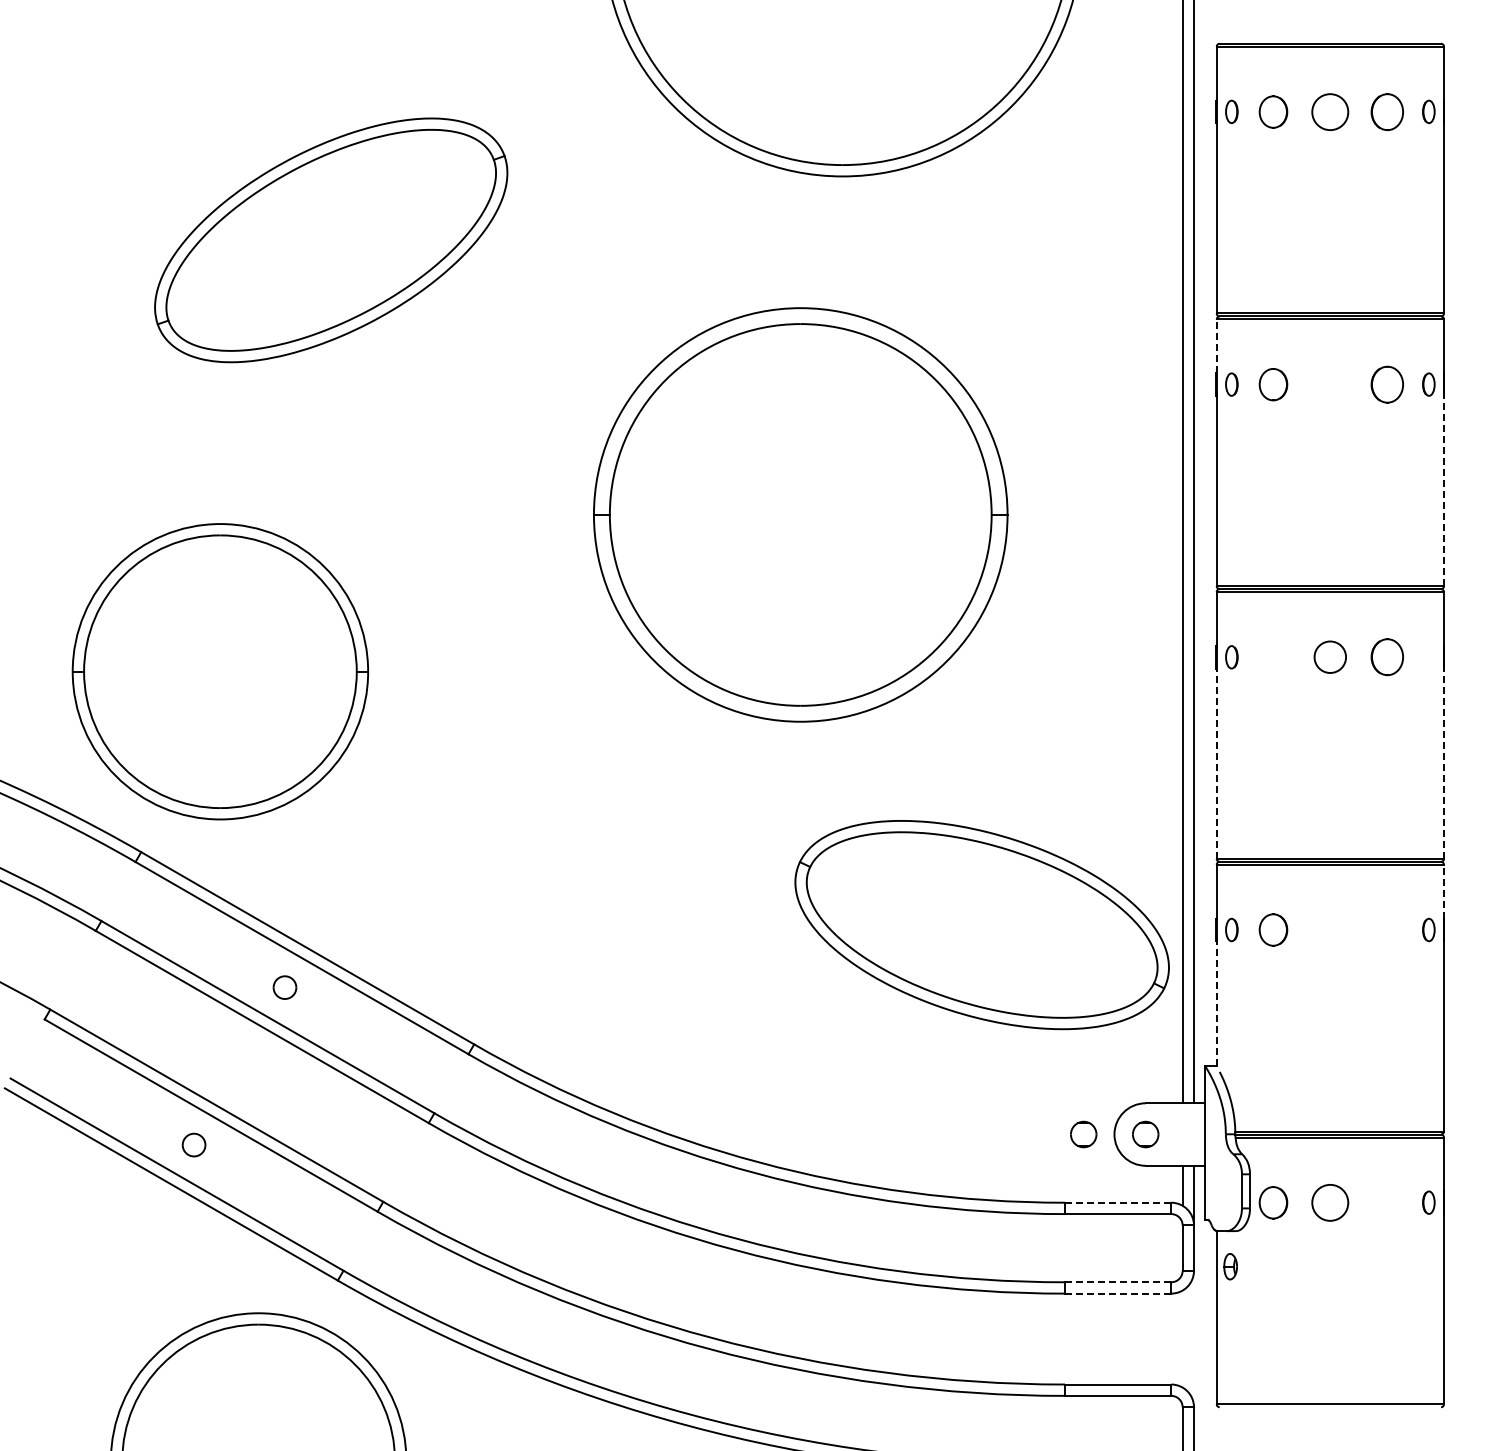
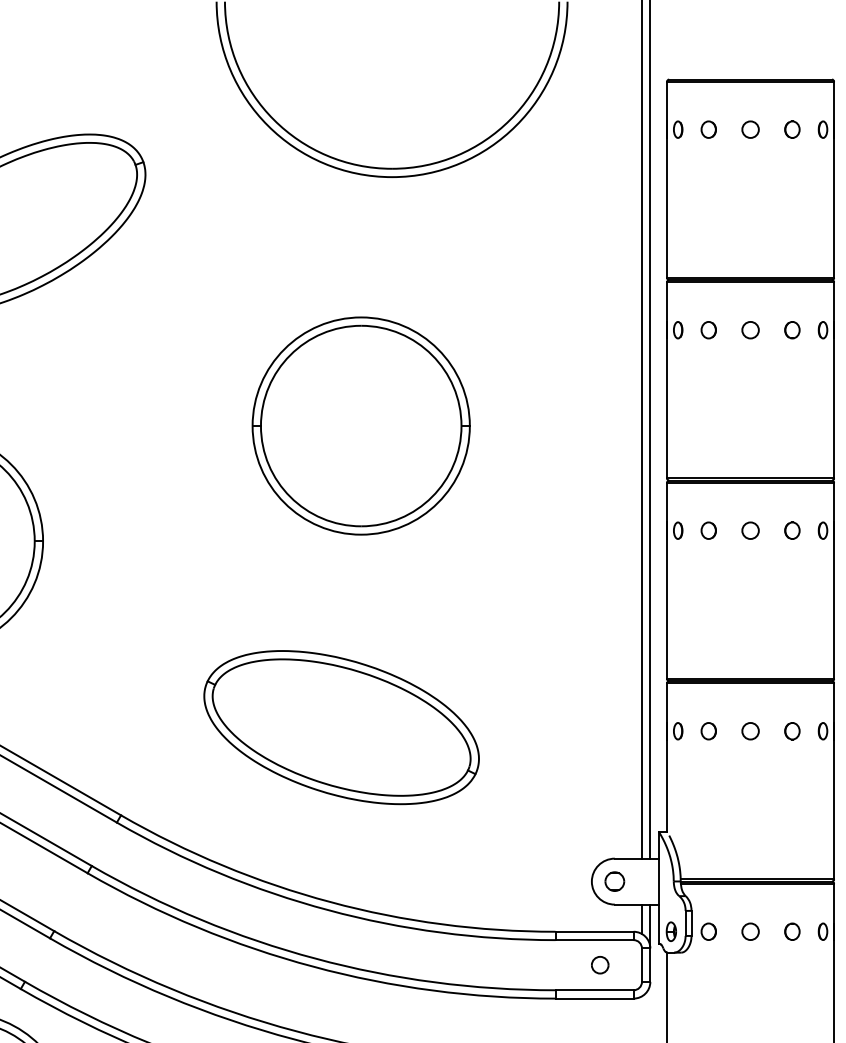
part: (1273, 111) -> (708, 129), size x0.71
circle: (1330, 111) -> (750, 129), size x0.62
part: (1386, 111) -> (791, 129), size x0.62
line: (1216, 346) -> (666, 302), dashed -> solid
part: (1273, 384) -> (708, 330), size x0.71
circle: (1330, 384) -> (750, 330), added
part: (1386, 384) -> (791, 330), size x0.62
line: (1443, 490) -> (833, 408), dashed -> solid
part: (800, 514) -> (360, 425), size x0.71
part: (1273, 657) -> (708, 530), added
circle: (1330, 657) -> (750, 530), size x0.71
part: (1386, 657) -> (791, 530), size x0.62
part: (1428, 657) -> (822, 530), added
line: (1216, 763) -> (666, 608), dashed -> solid
line: (1443, 763) -> (833, 608), dashed -> solid
line: (1443, 891) -> (833, 702), dashed -> solid
part: (981, 925) -> (341, 727), moved
part: (1273, 929) -> (708, 730), size x0.71
circle: (1330, 929) -> (750, 730), added
part: (1386, 929) -> (791, 730), added
line: (1216, 1003) -> (666, 785), dashed -> solid
part: (1083, 1134) -> (569, 881), removed
line: (1118, 1202) -> (594, 931), dashed -> solid
part: (1273, 1202) -> (708, 931), size x0.71
circle: (1330, 1202) -> (750, 931), size x0.62
part: (1386, 1202) -> (791, 931), added
part: (1125, 1247) -> (599, 964), added
part: (1230, 1266) -> (671, 931), moved
line: (1118, 1282) -> (594, 990), dashed -> solid
line: (1117, 1293) -> (594, 998), dashed -> solid

